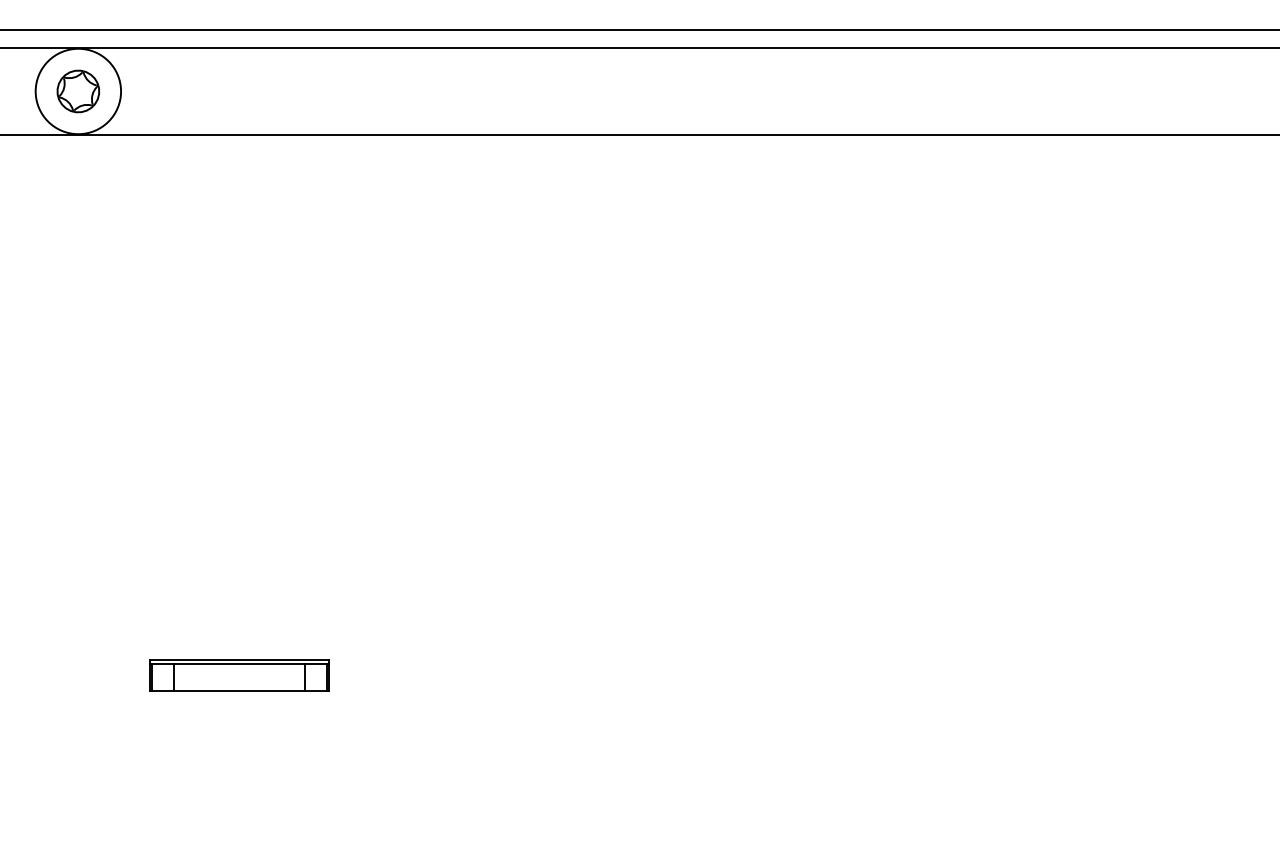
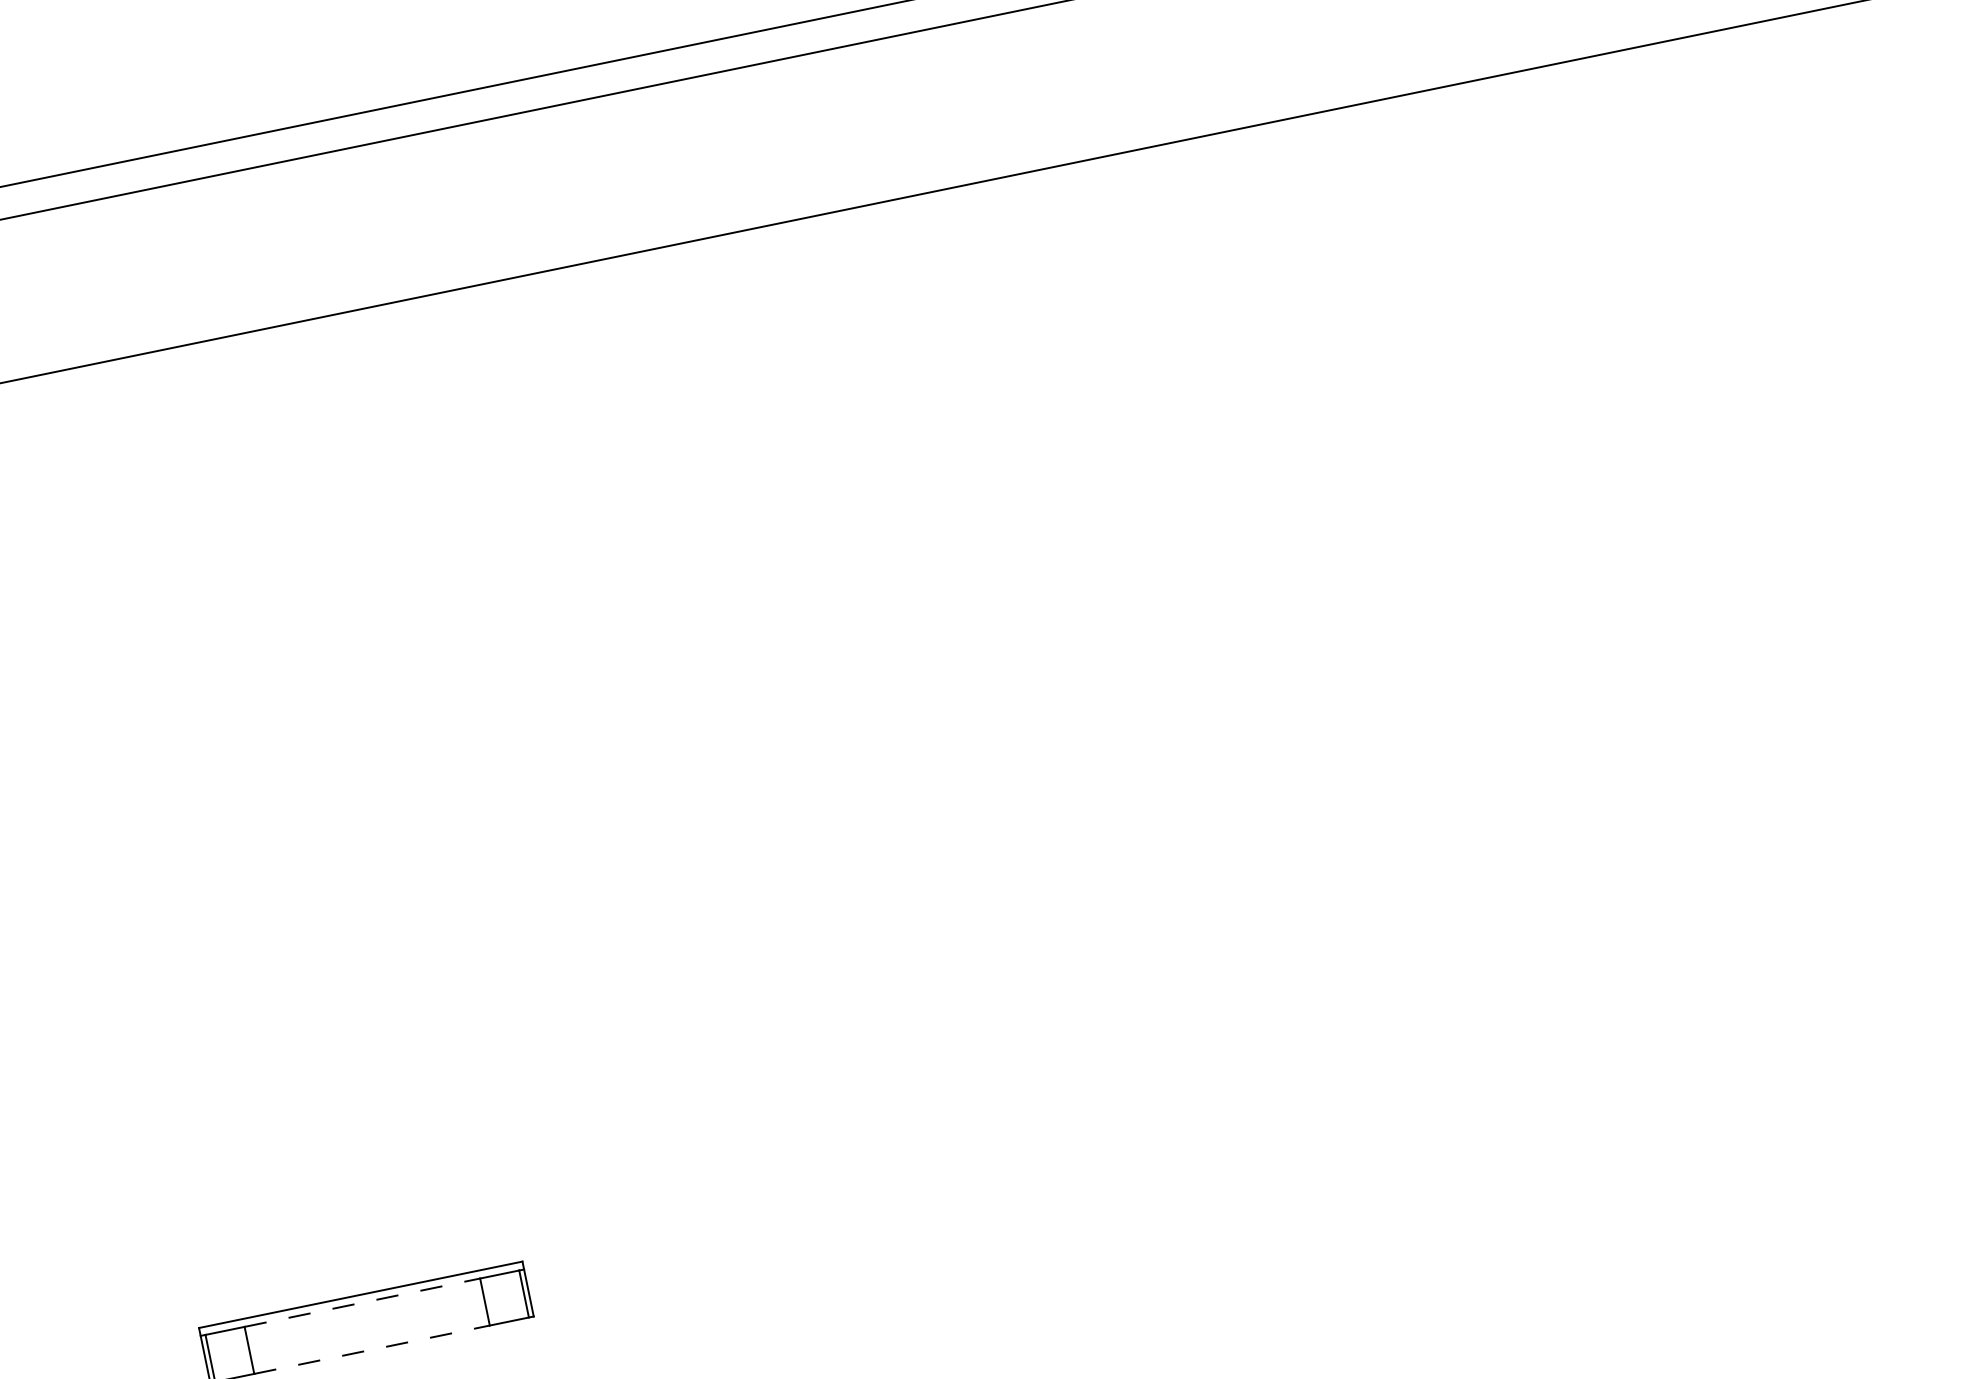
line: (240, 664) -> (364, 1302), solid -> dashed
line: (240, 690) -> (373, 1349), solid -> dashed

